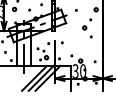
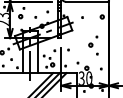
part: (87, 28) -> (93, 45), moved

